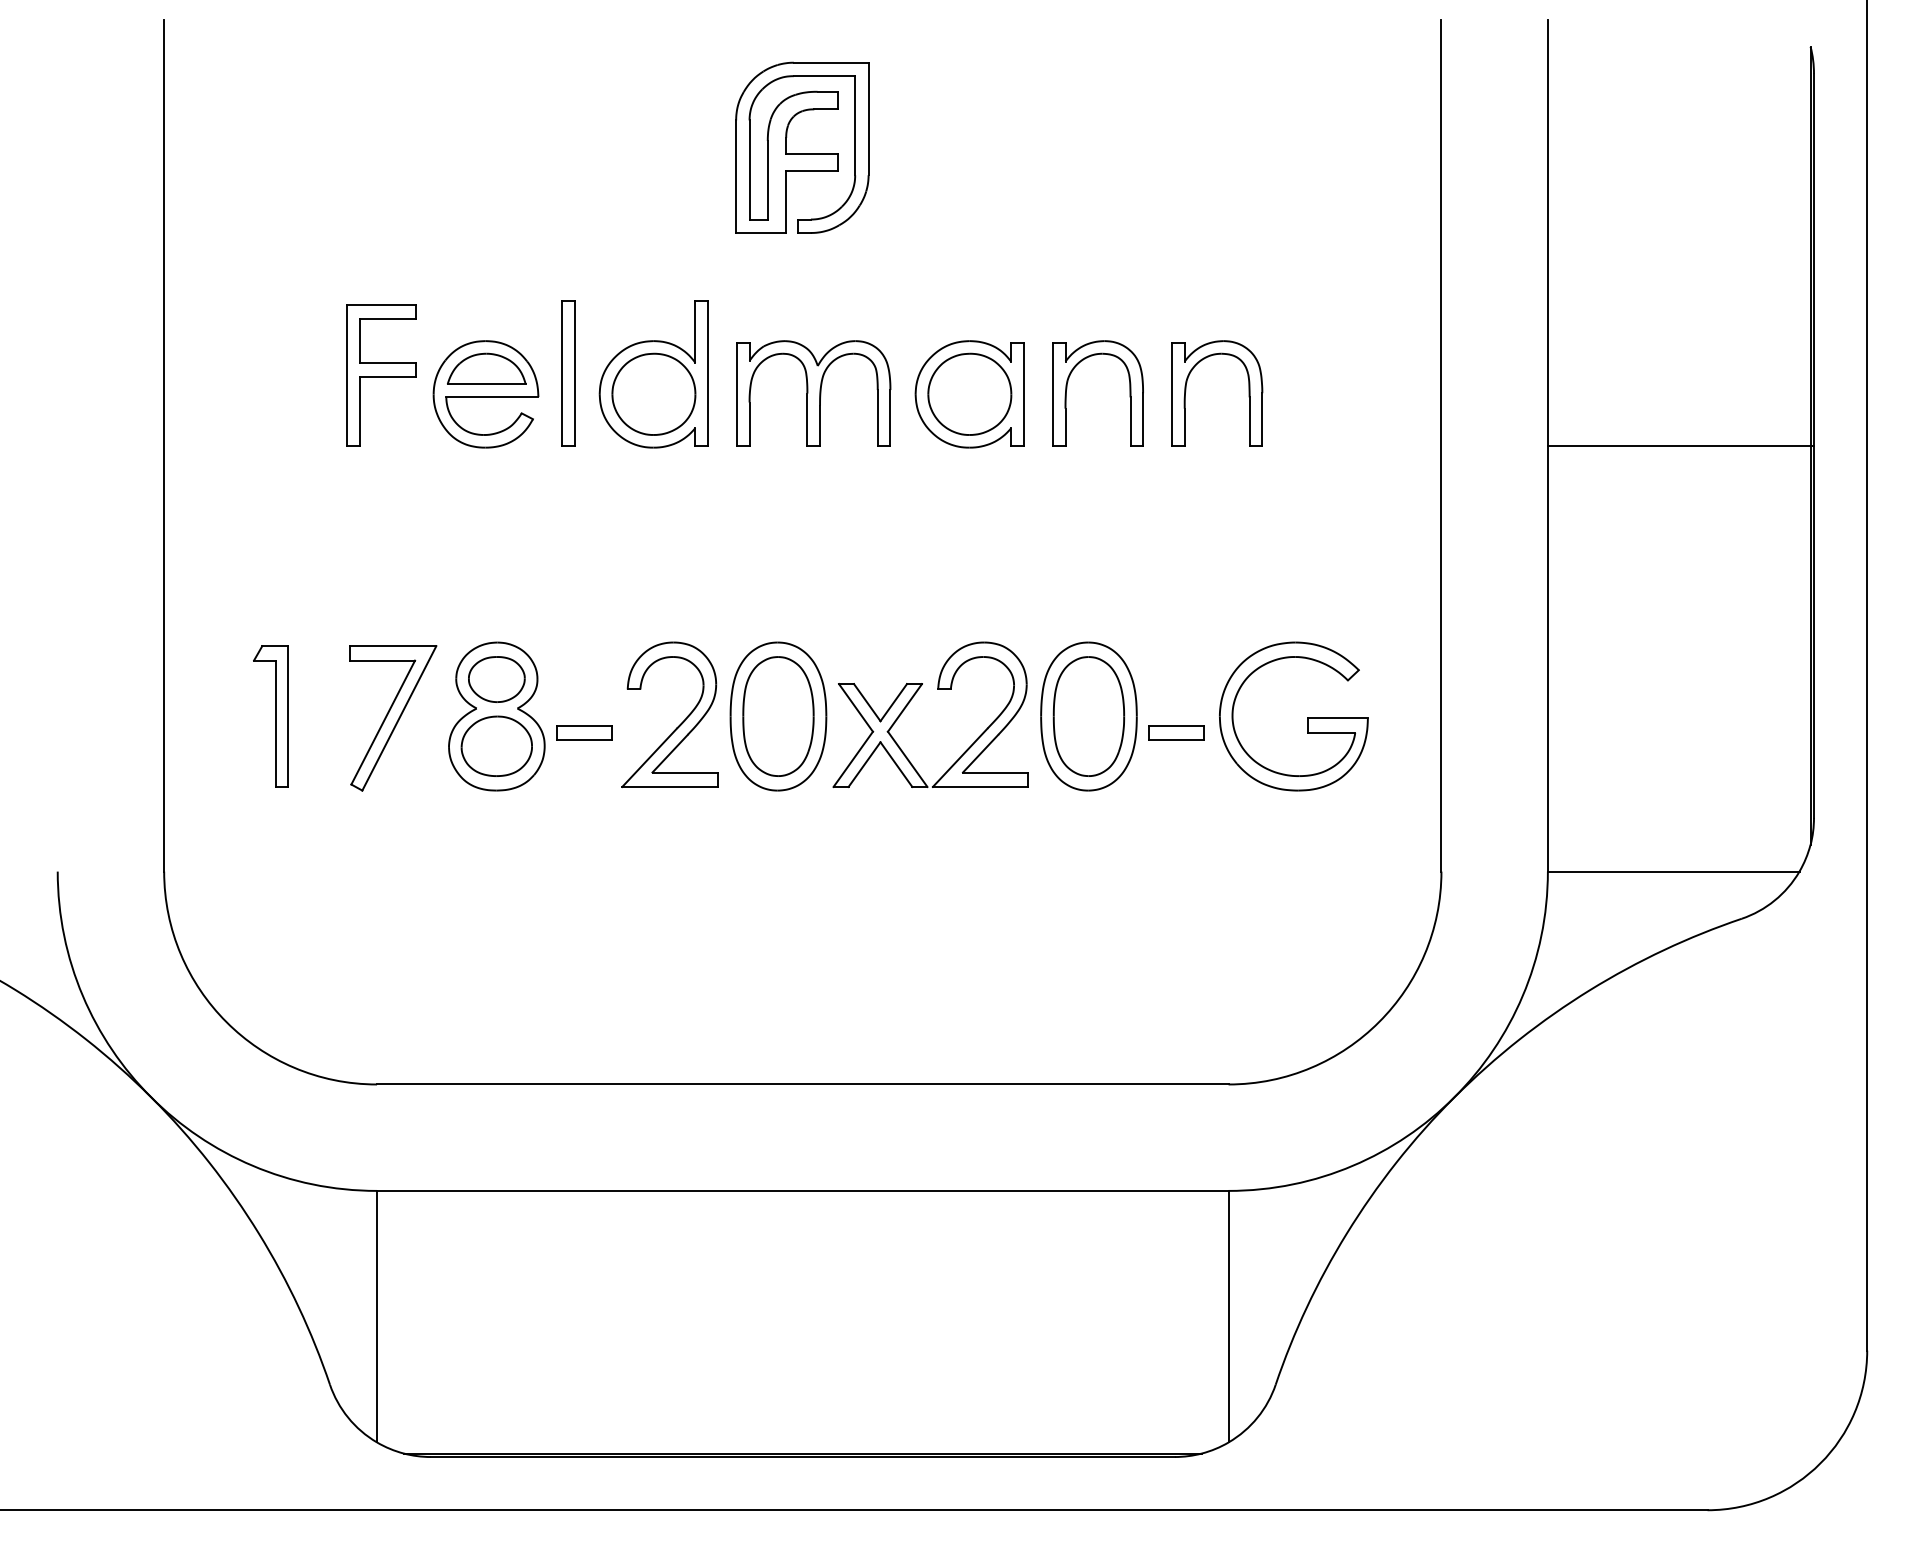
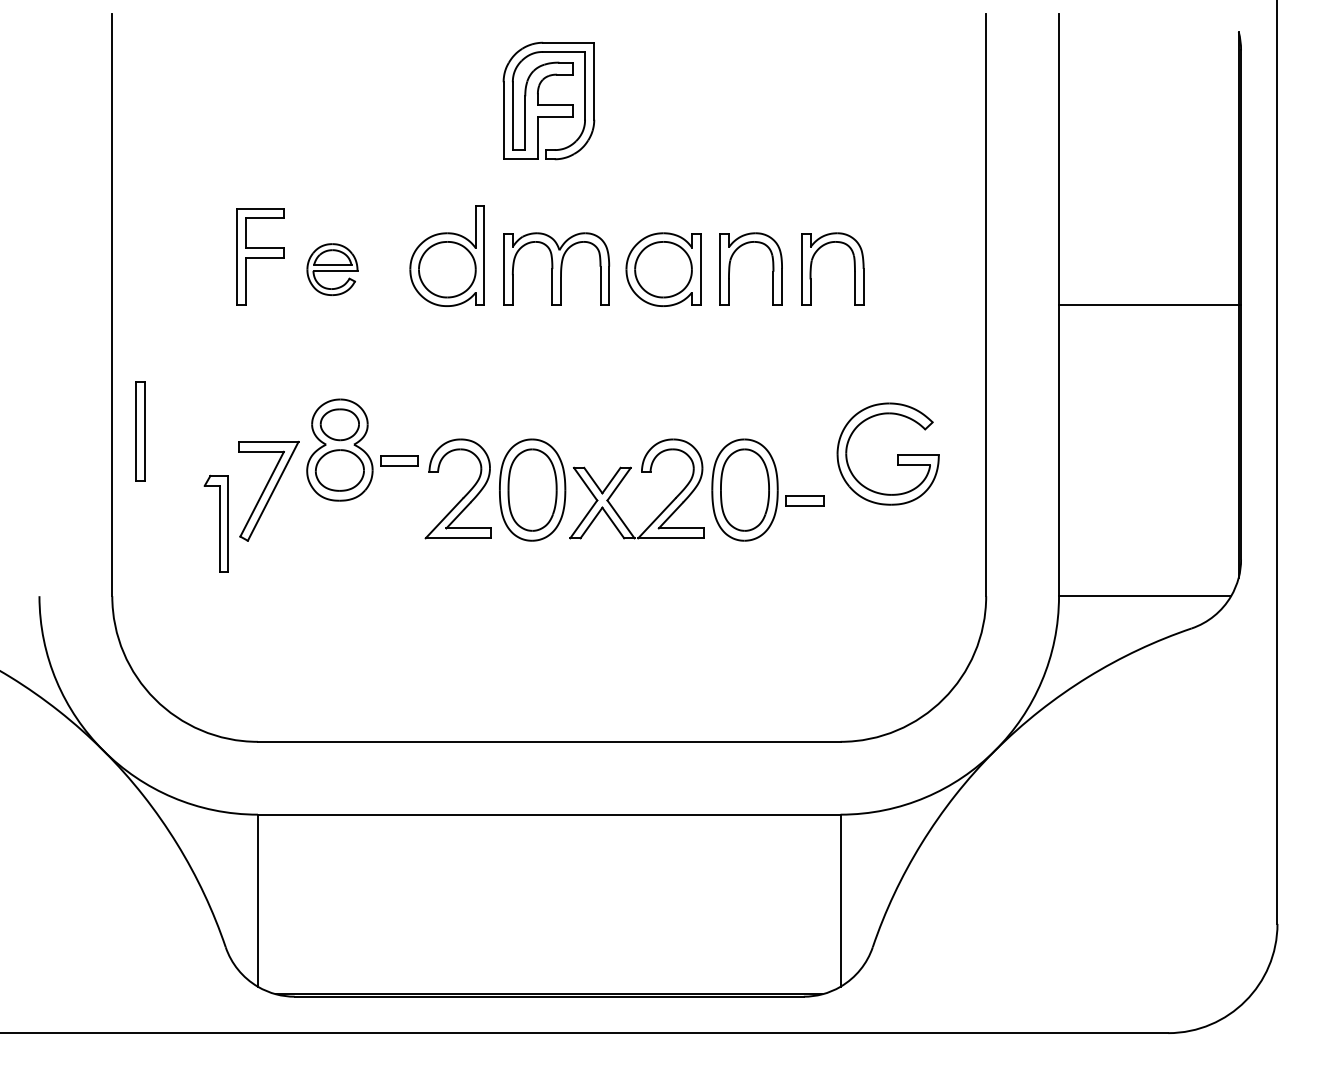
part: (567, 373) -> (140, 431), moved
part: (486, 394) -> (332, 269), size x0.7
part: (269, 715) -> (215, 523), moved
part: (529, 715) -> (362, 449), moved
part: (1307, 717) -> (897, 454), moved

